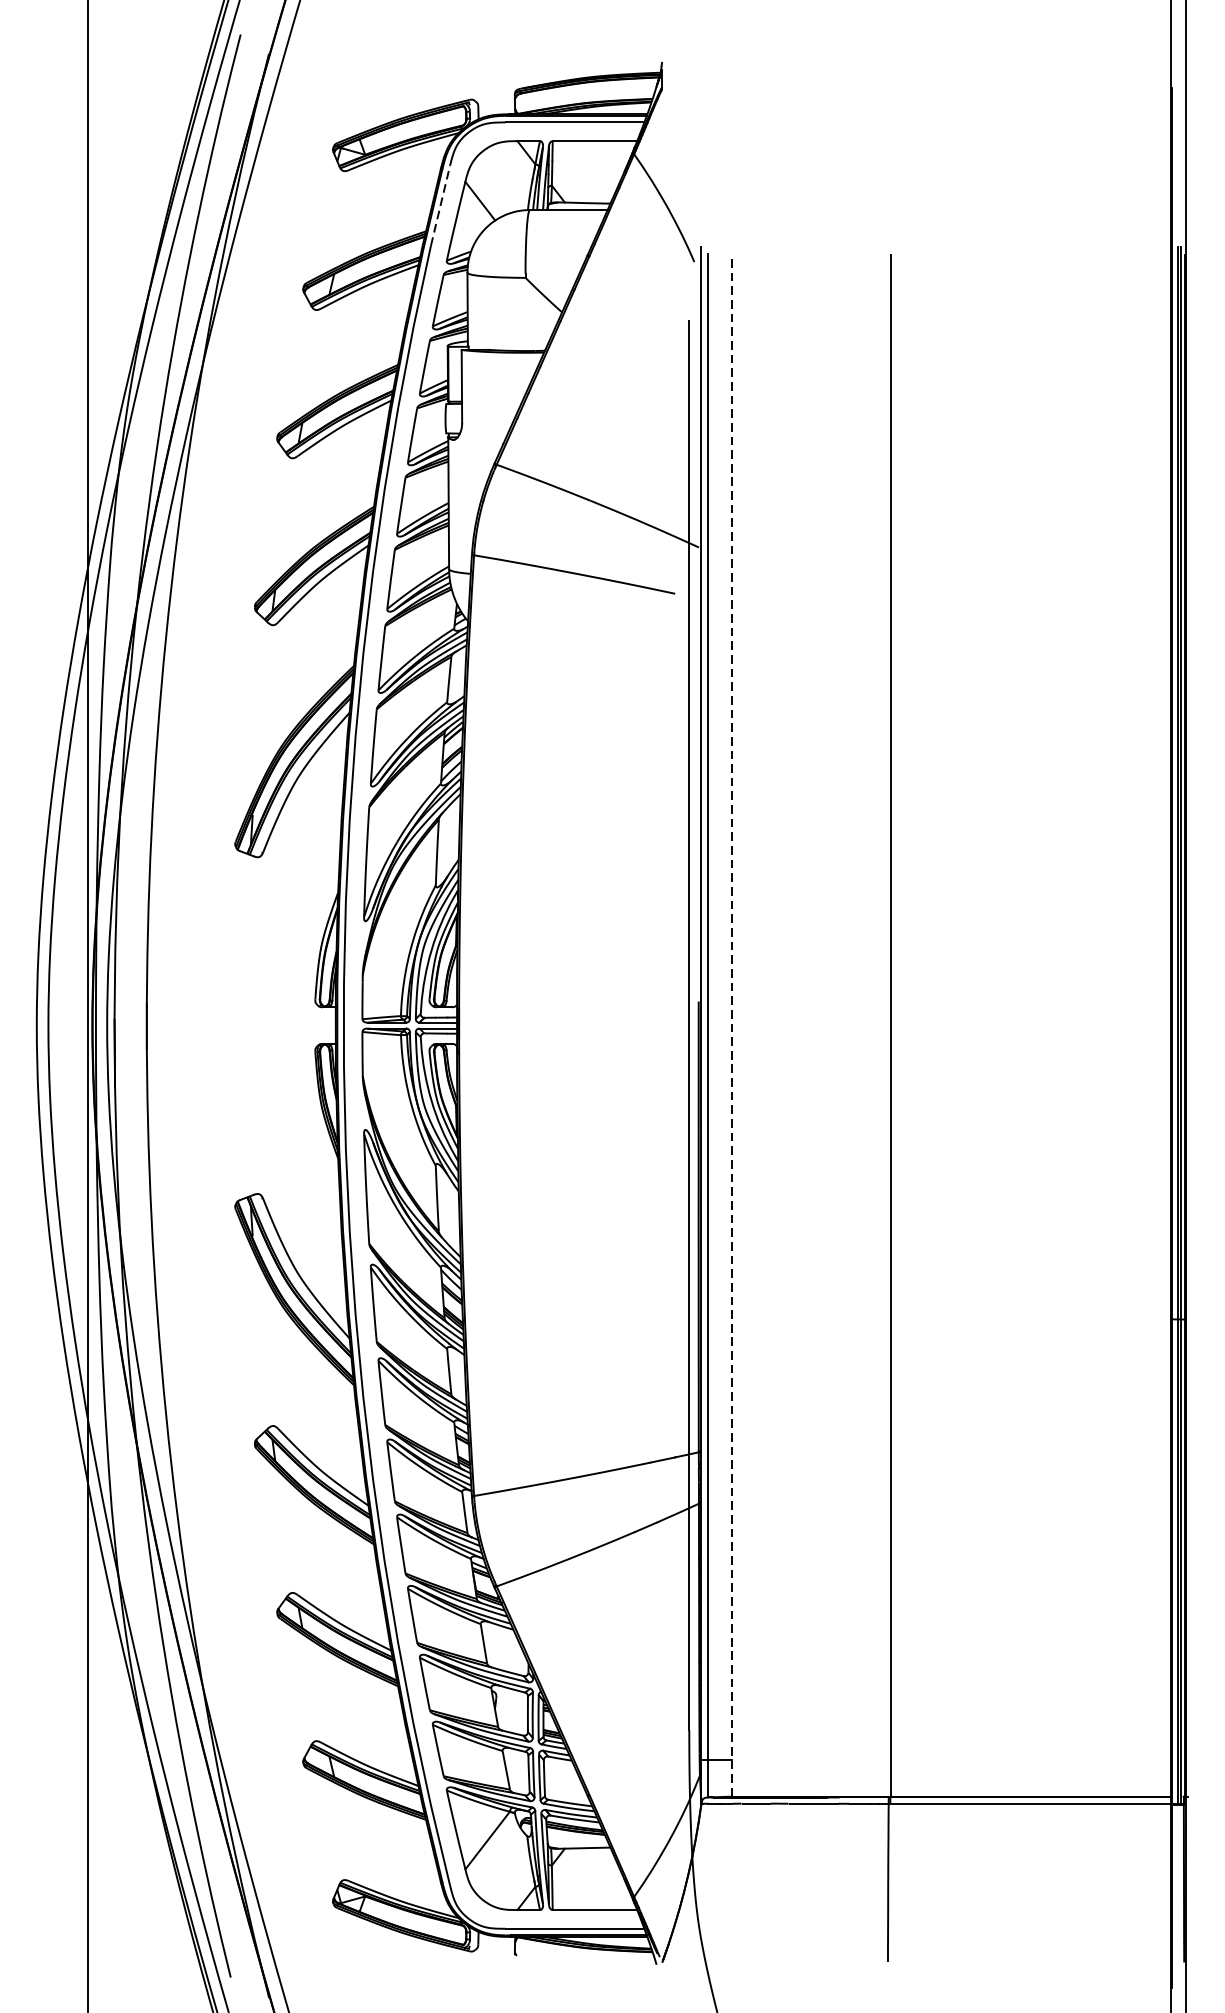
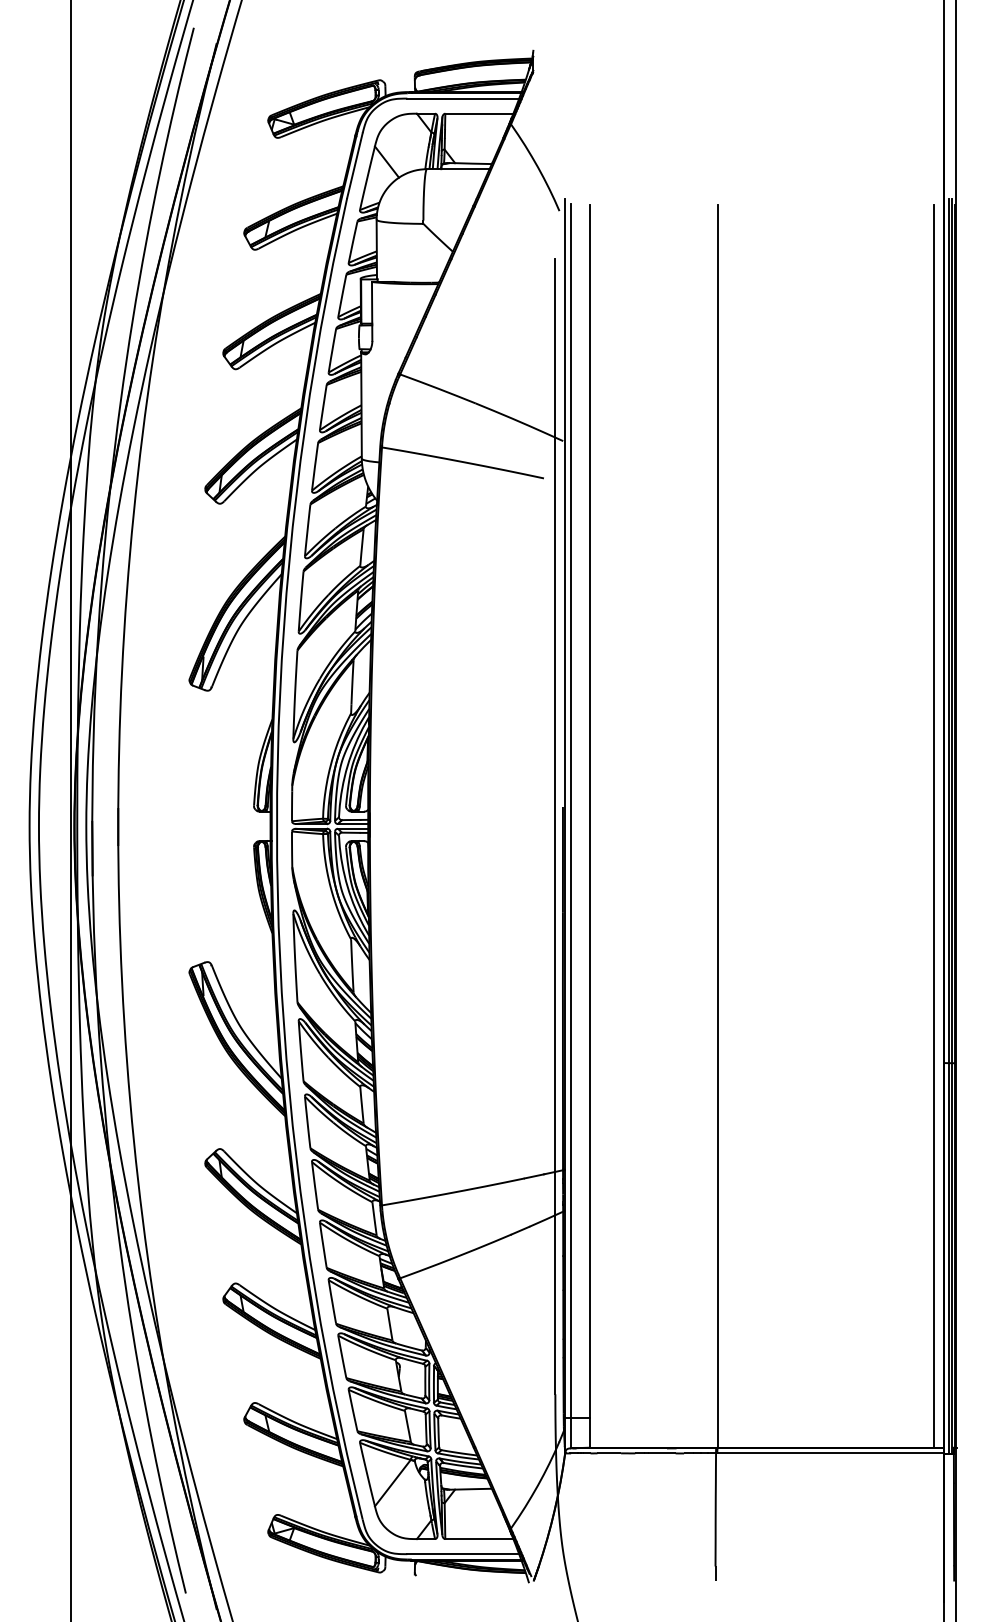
line: (441, 205) -> (355, 165), dashed -> solid
line: (731, 1024) -> (589, 825), dashed -> solid
line: (1158, 1025) -> (933, 826), added

